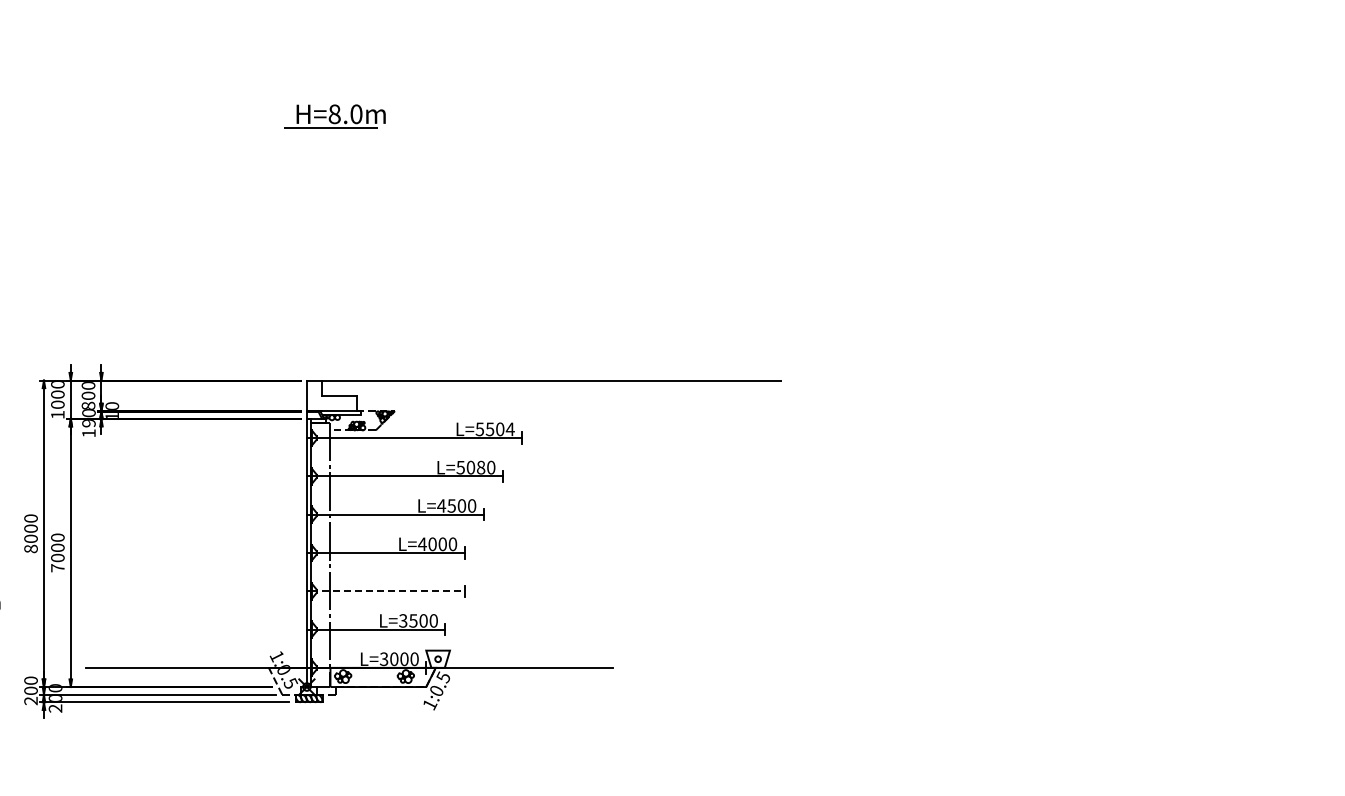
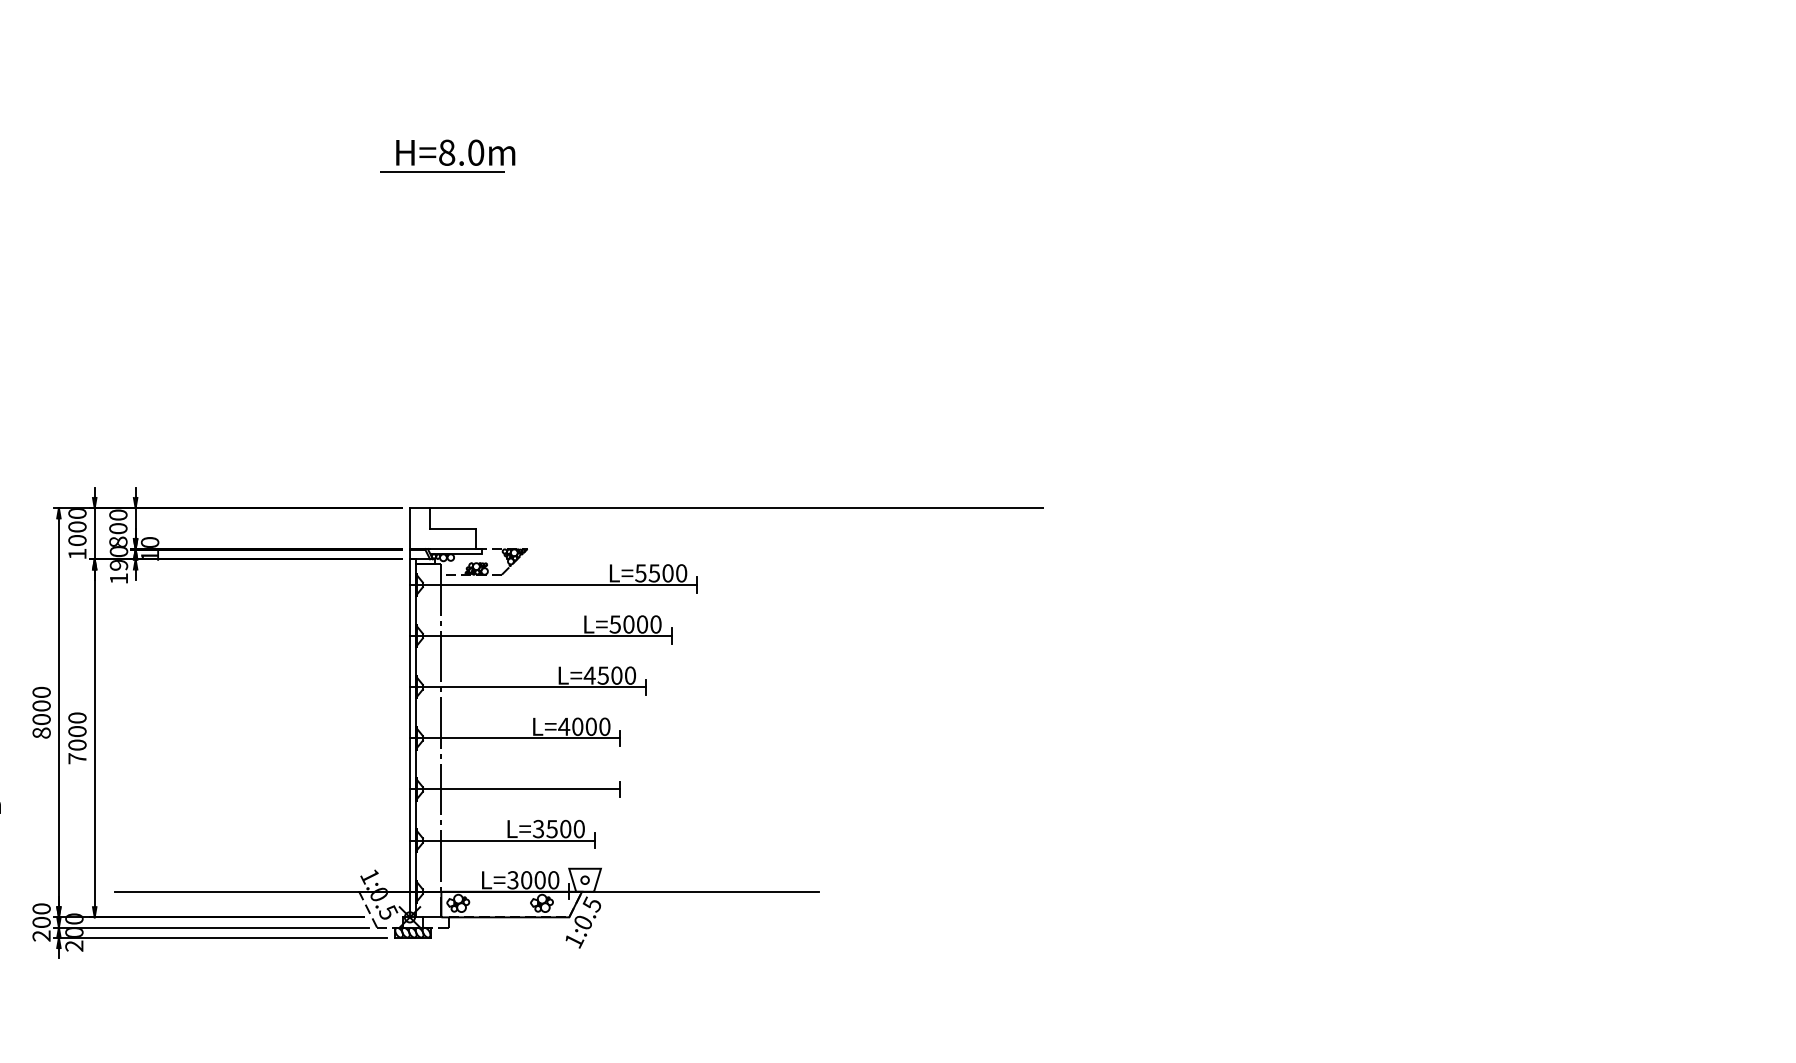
text: (509, 429) -> (680, 573), L=5504 -> L=5500
text: (481, 467) -> (643, 624), L=5080 -> L=5000
line: (387, 591) -> (517, 789), dashed -> solid

